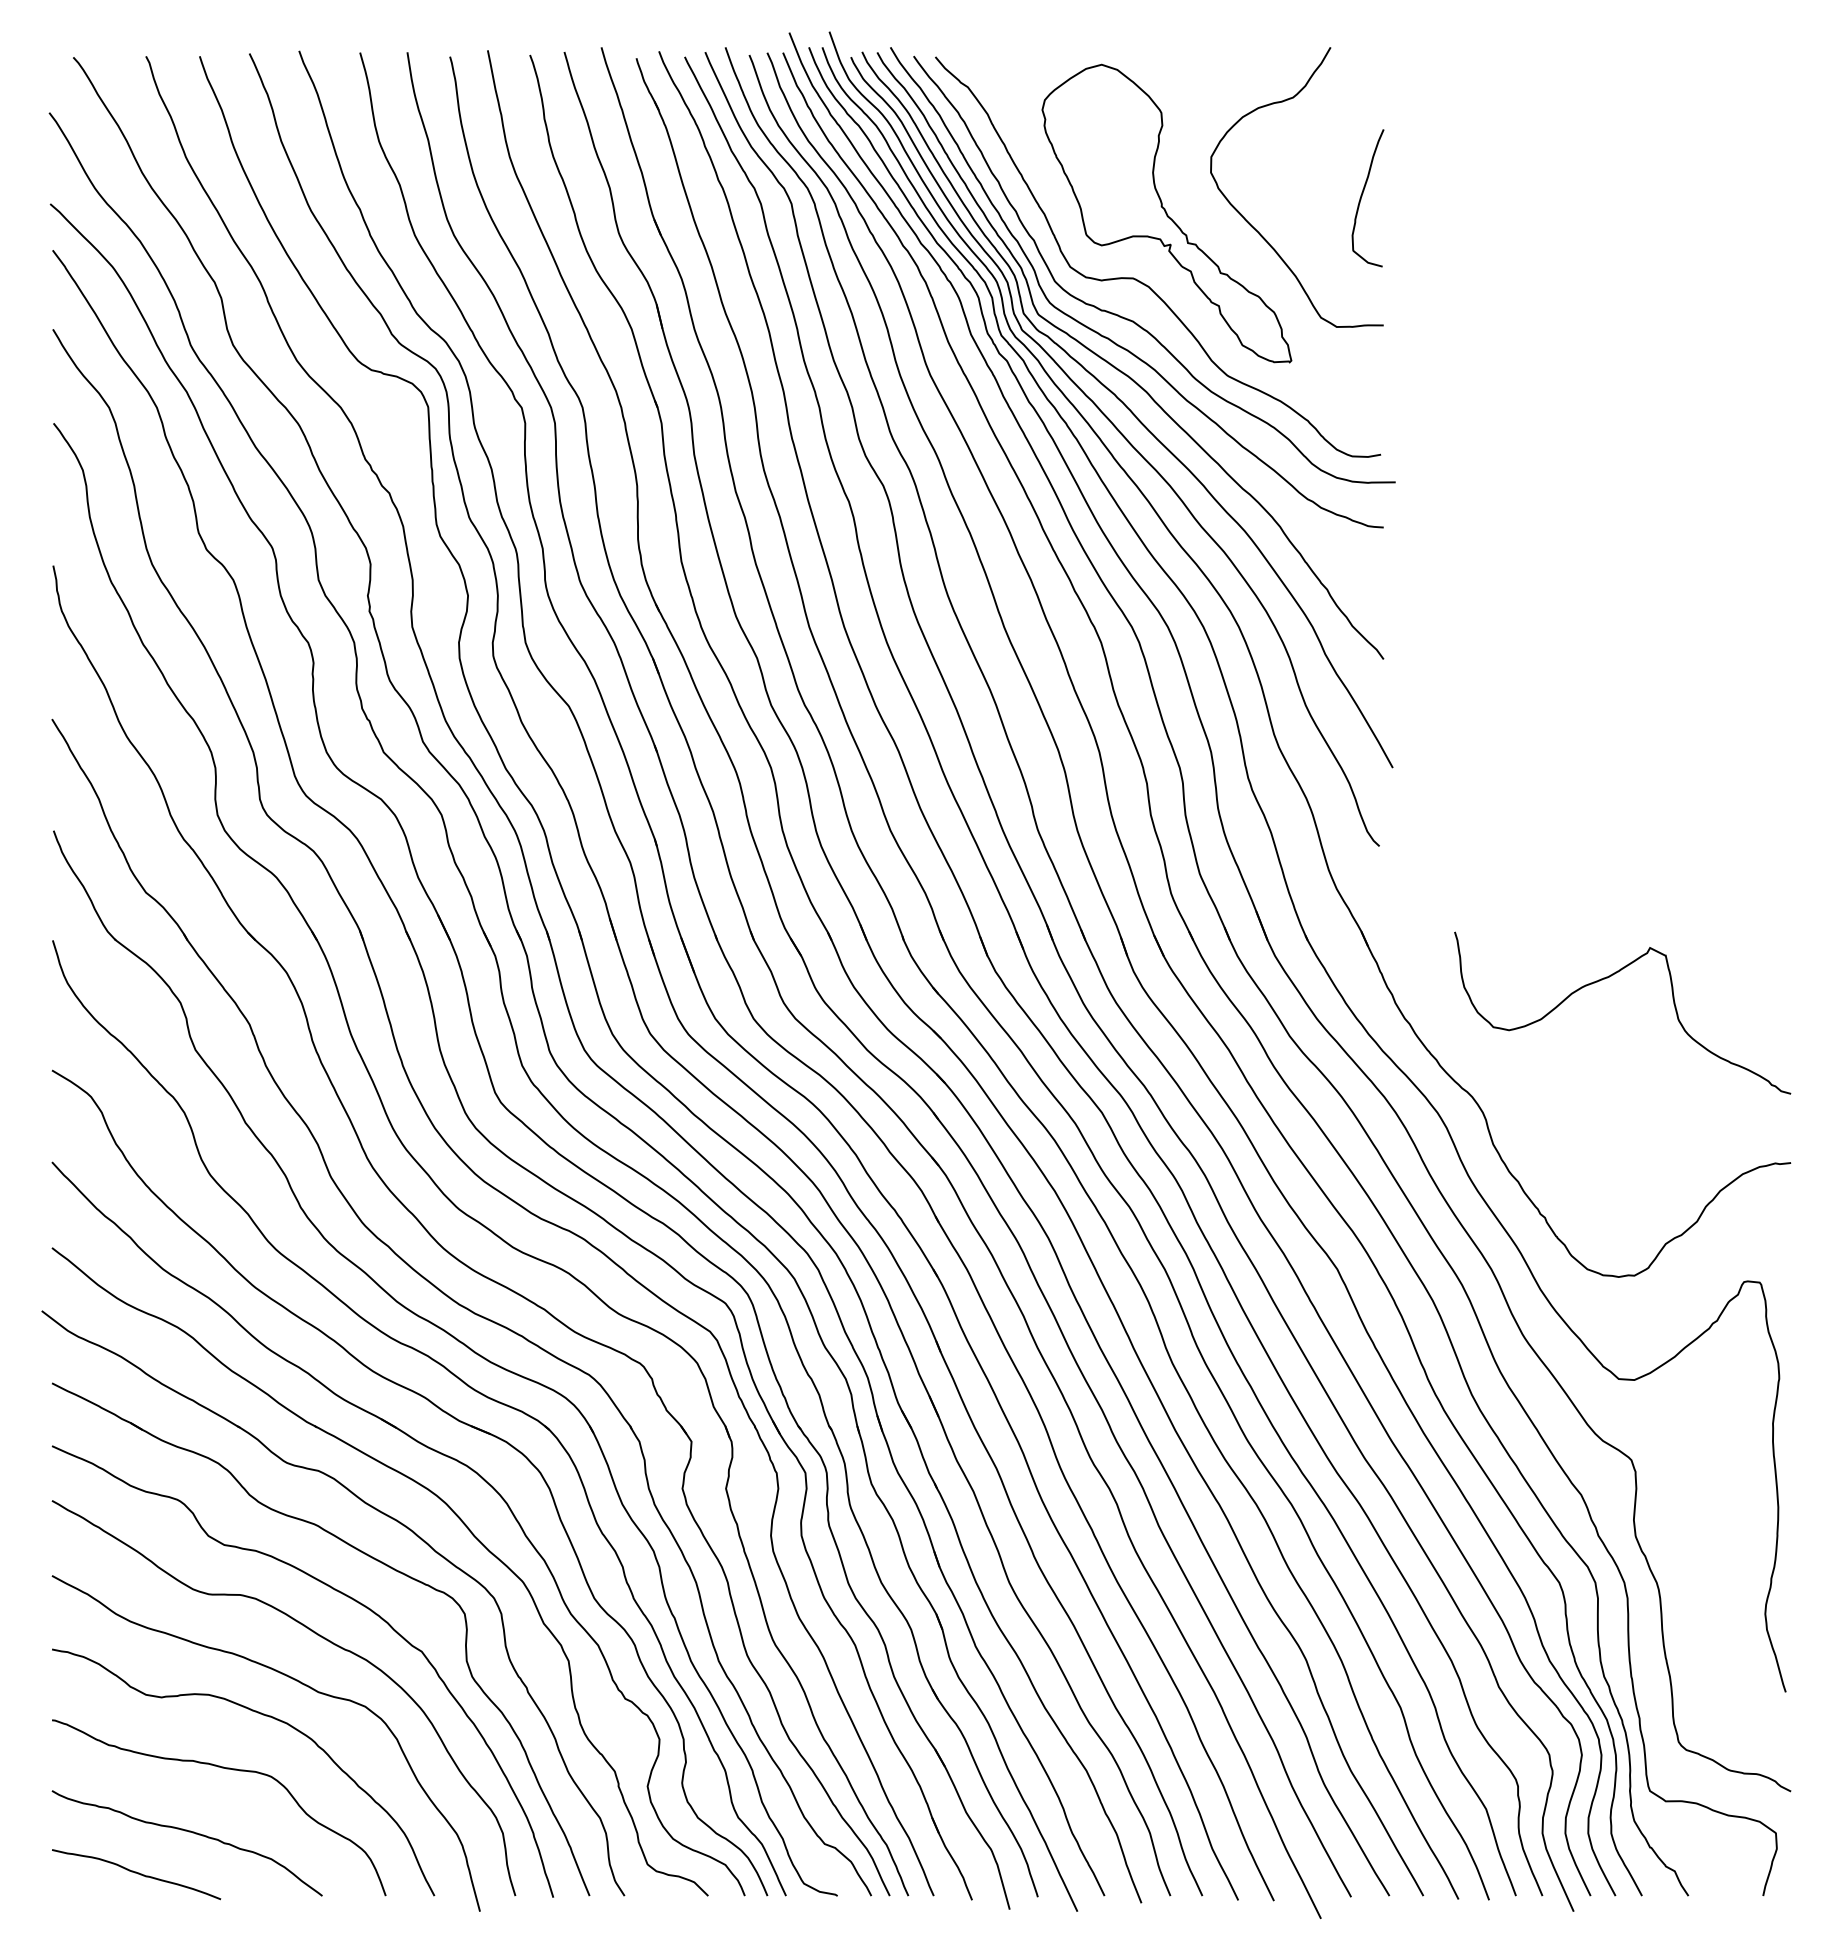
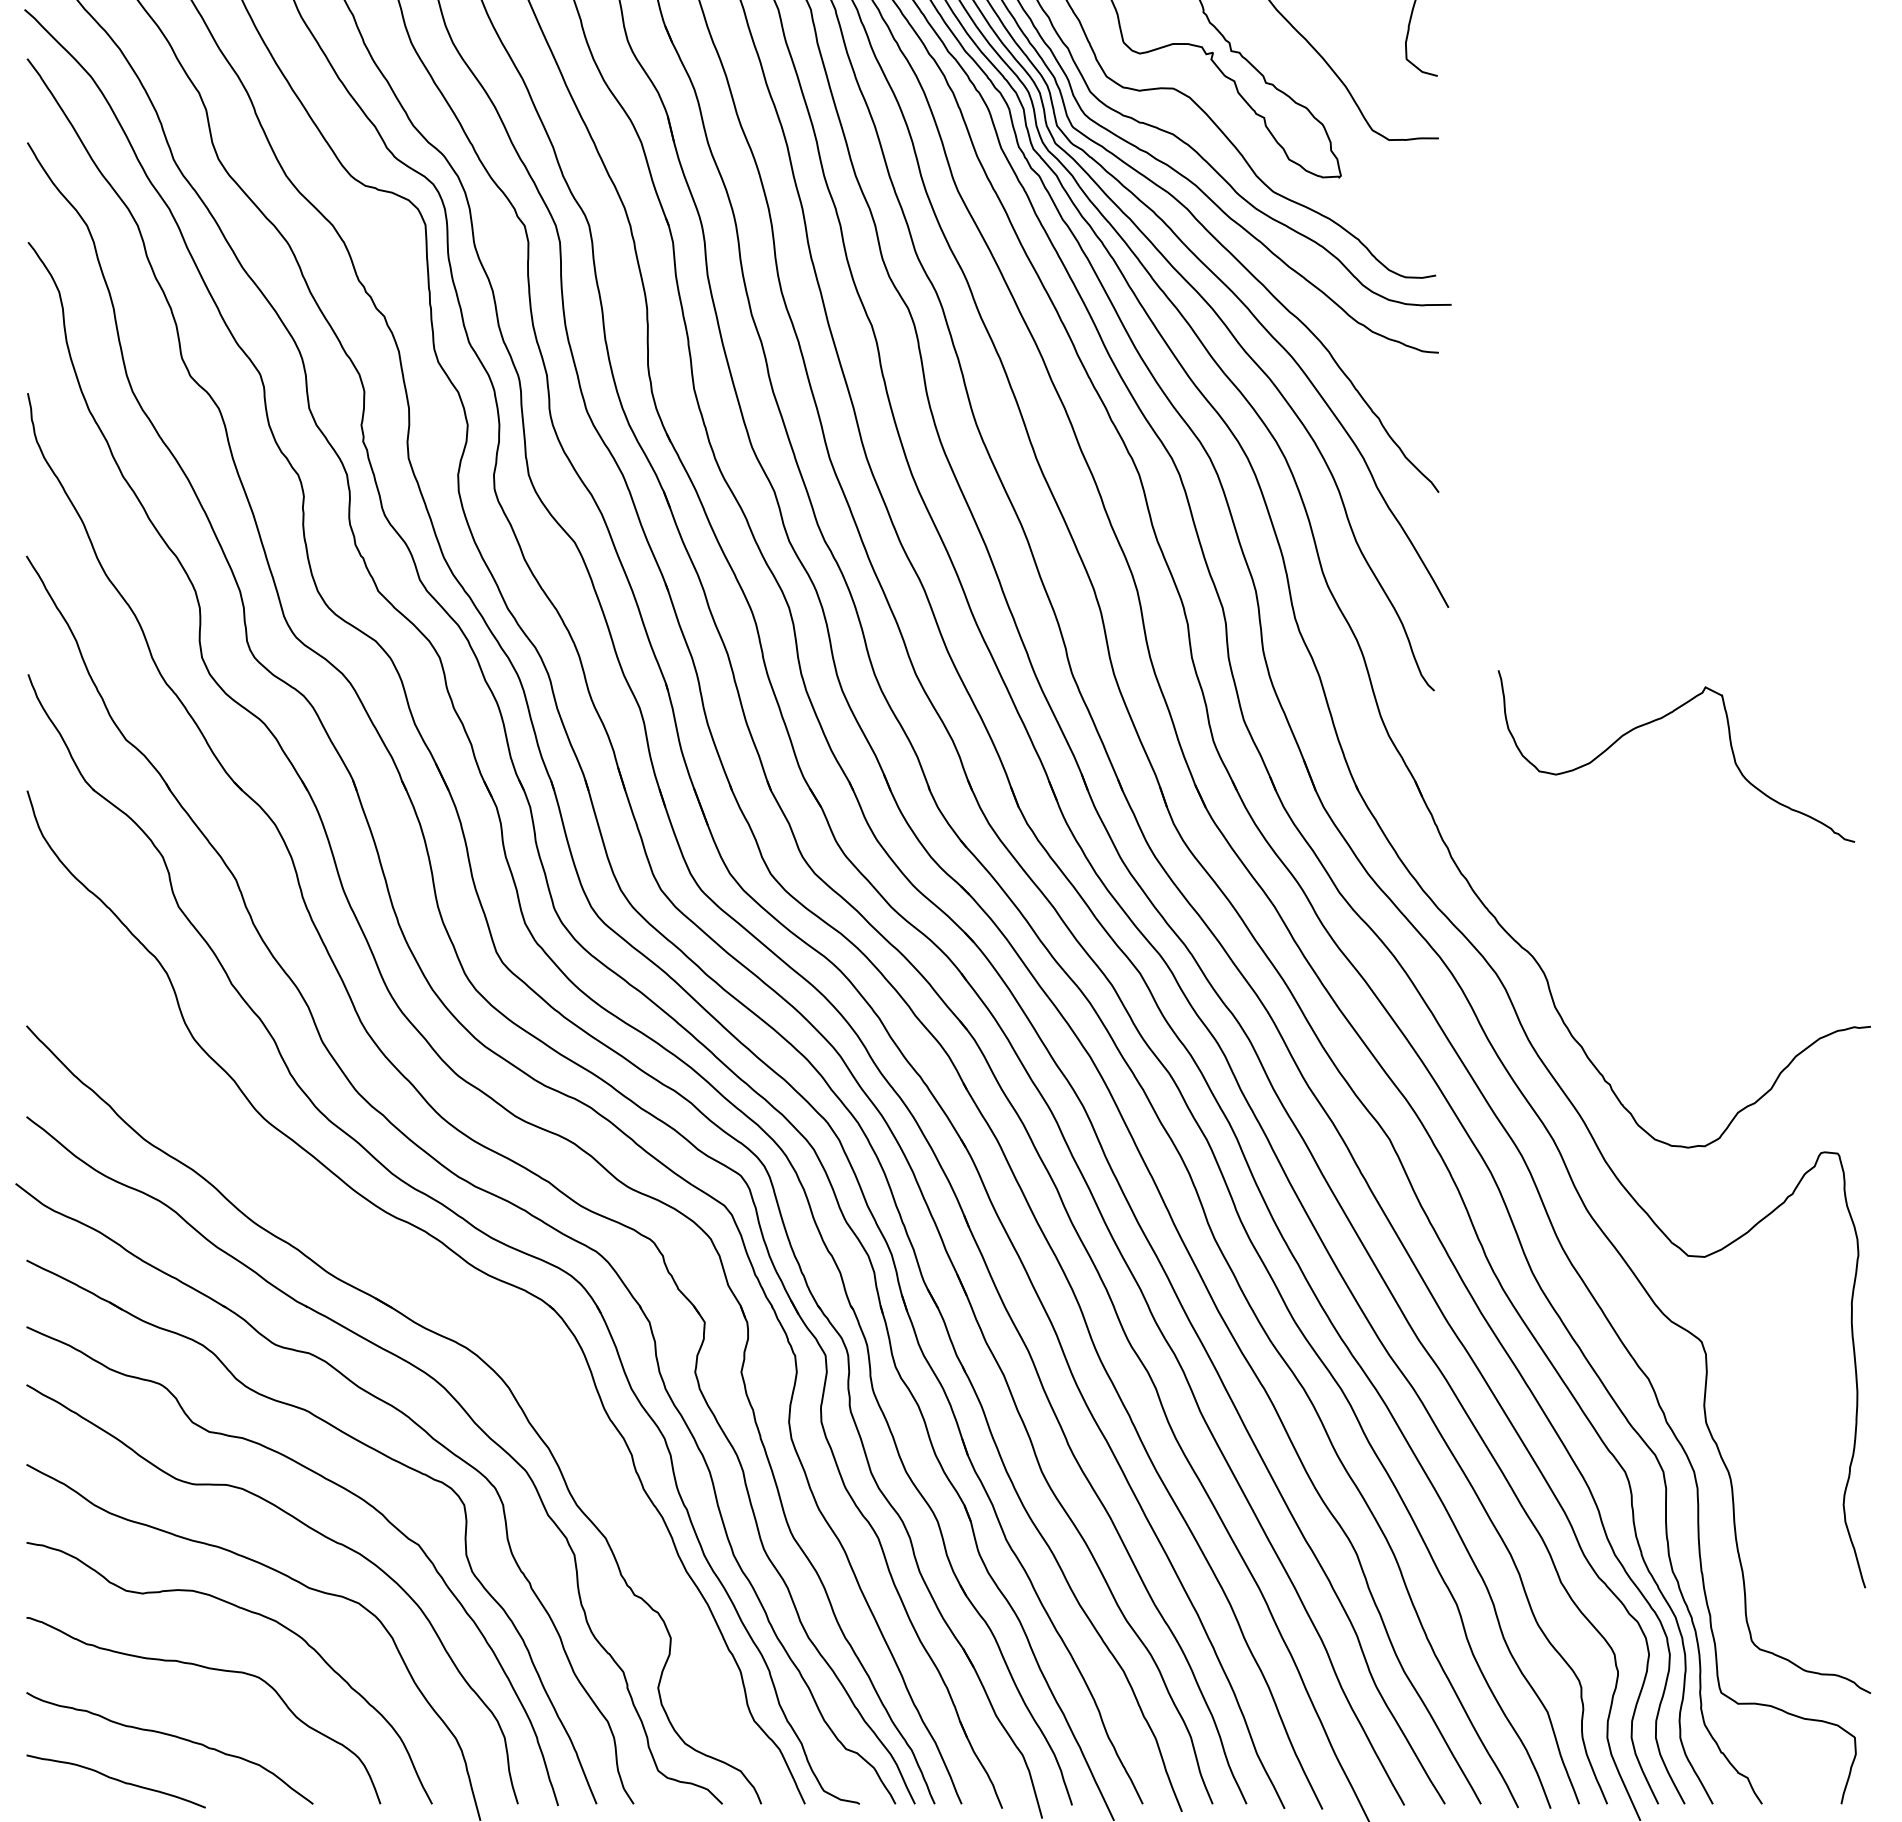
curve: (1607, 978) -> (1660, 719), moved
part: (451, 1417) -> (450, 1296), removed

